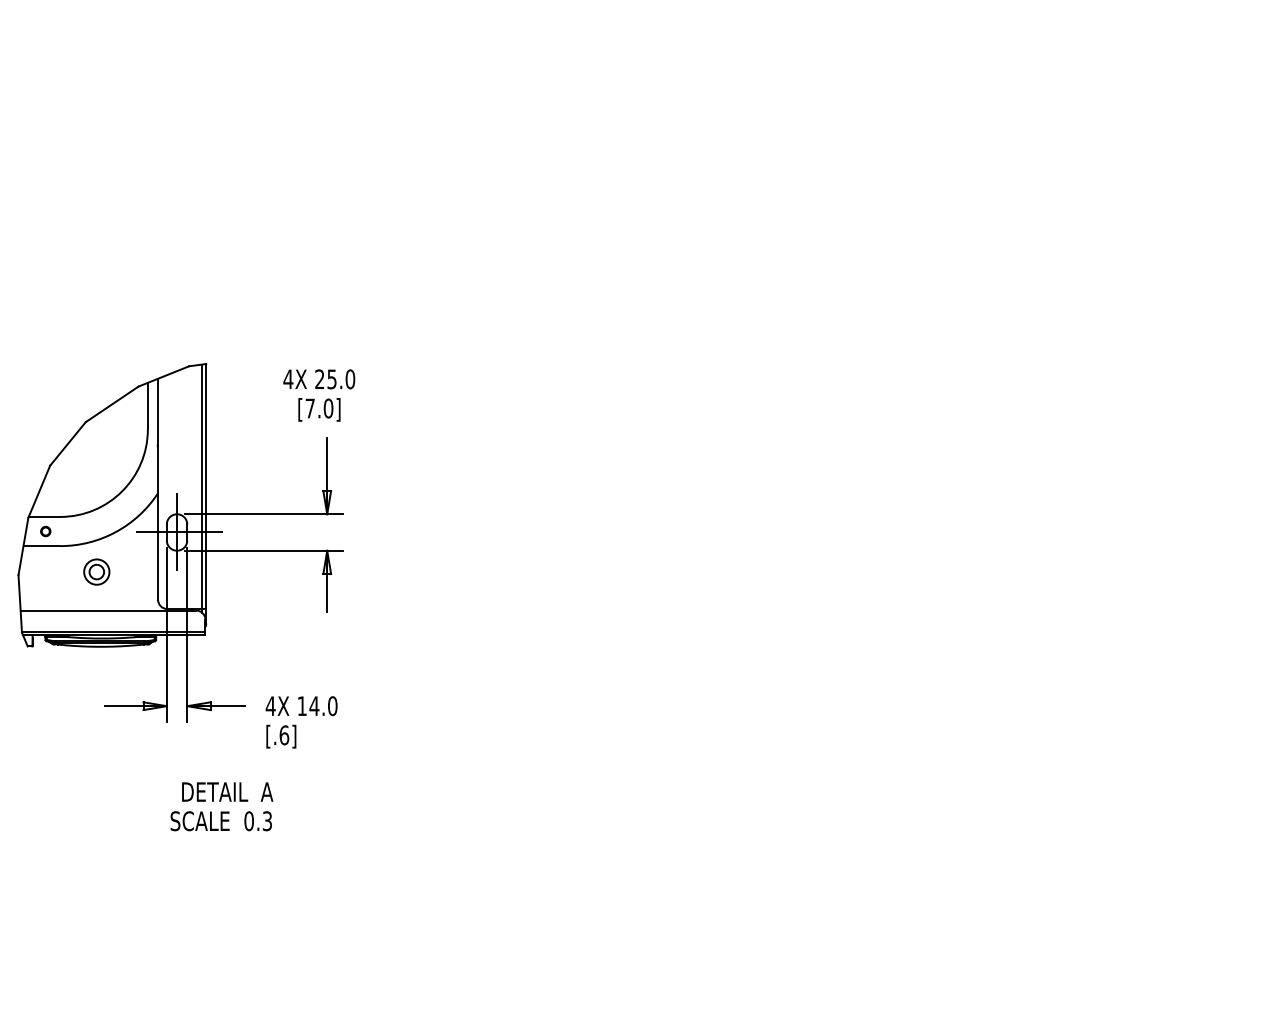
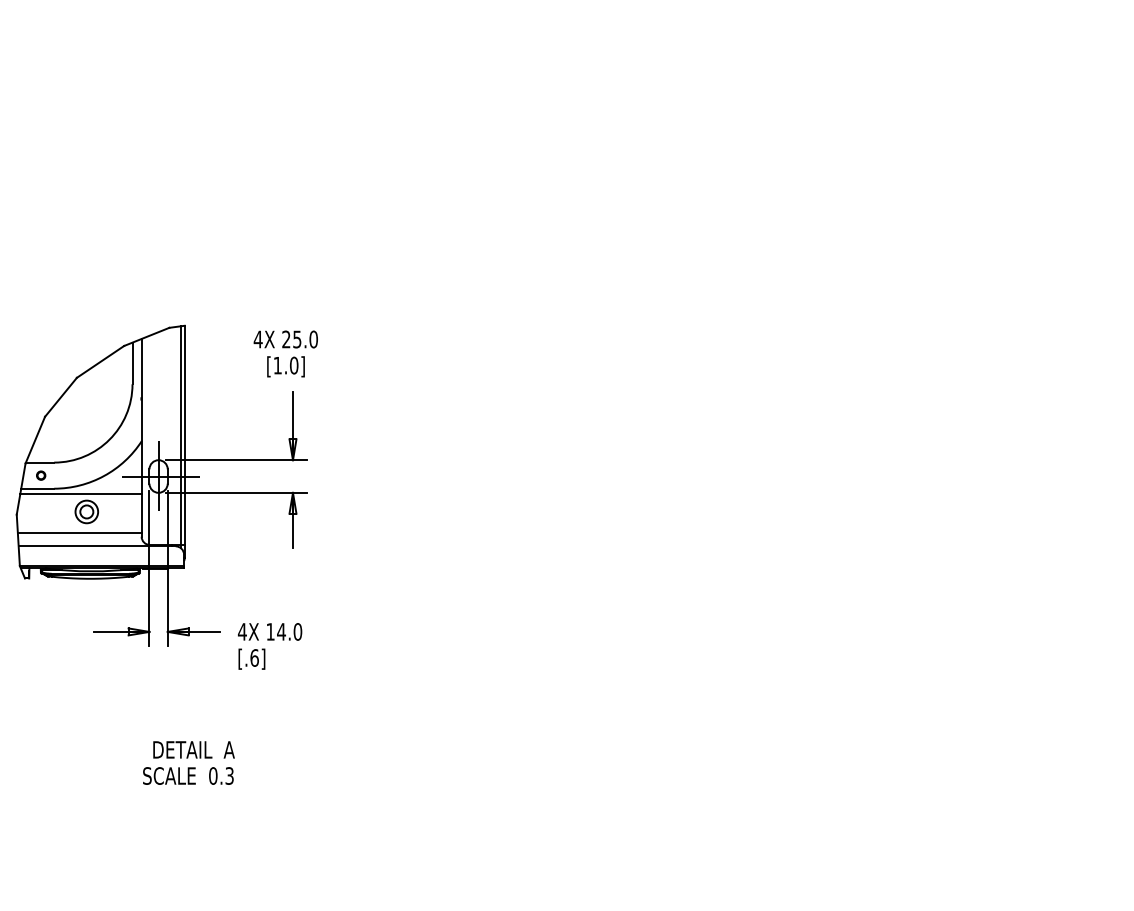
text: (309, 408) -> (277, 365), [7.0] -> [1.0]
line: (90, 551) -> (81, 493), added
line: (88, 596) -> (79, 533), added
text: (221, 806) -> (188, 762), moved

